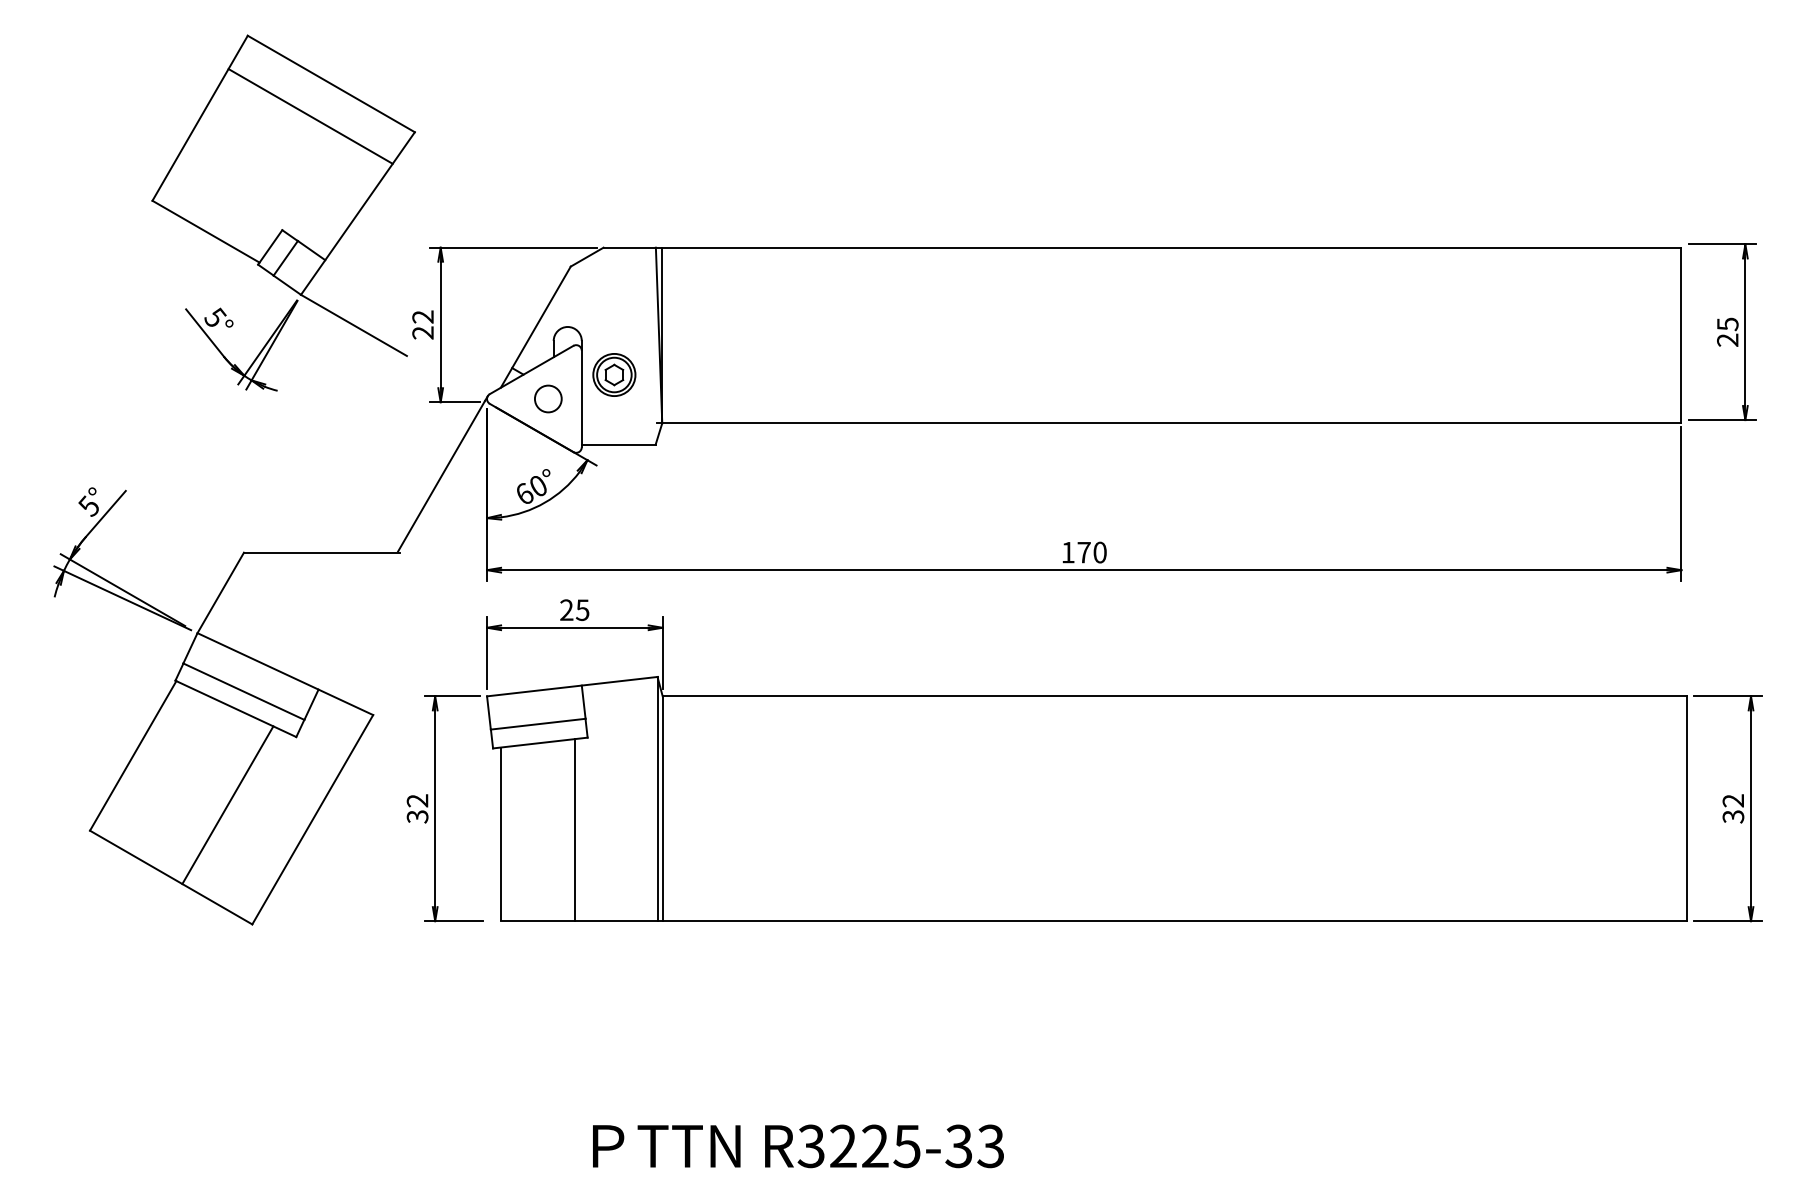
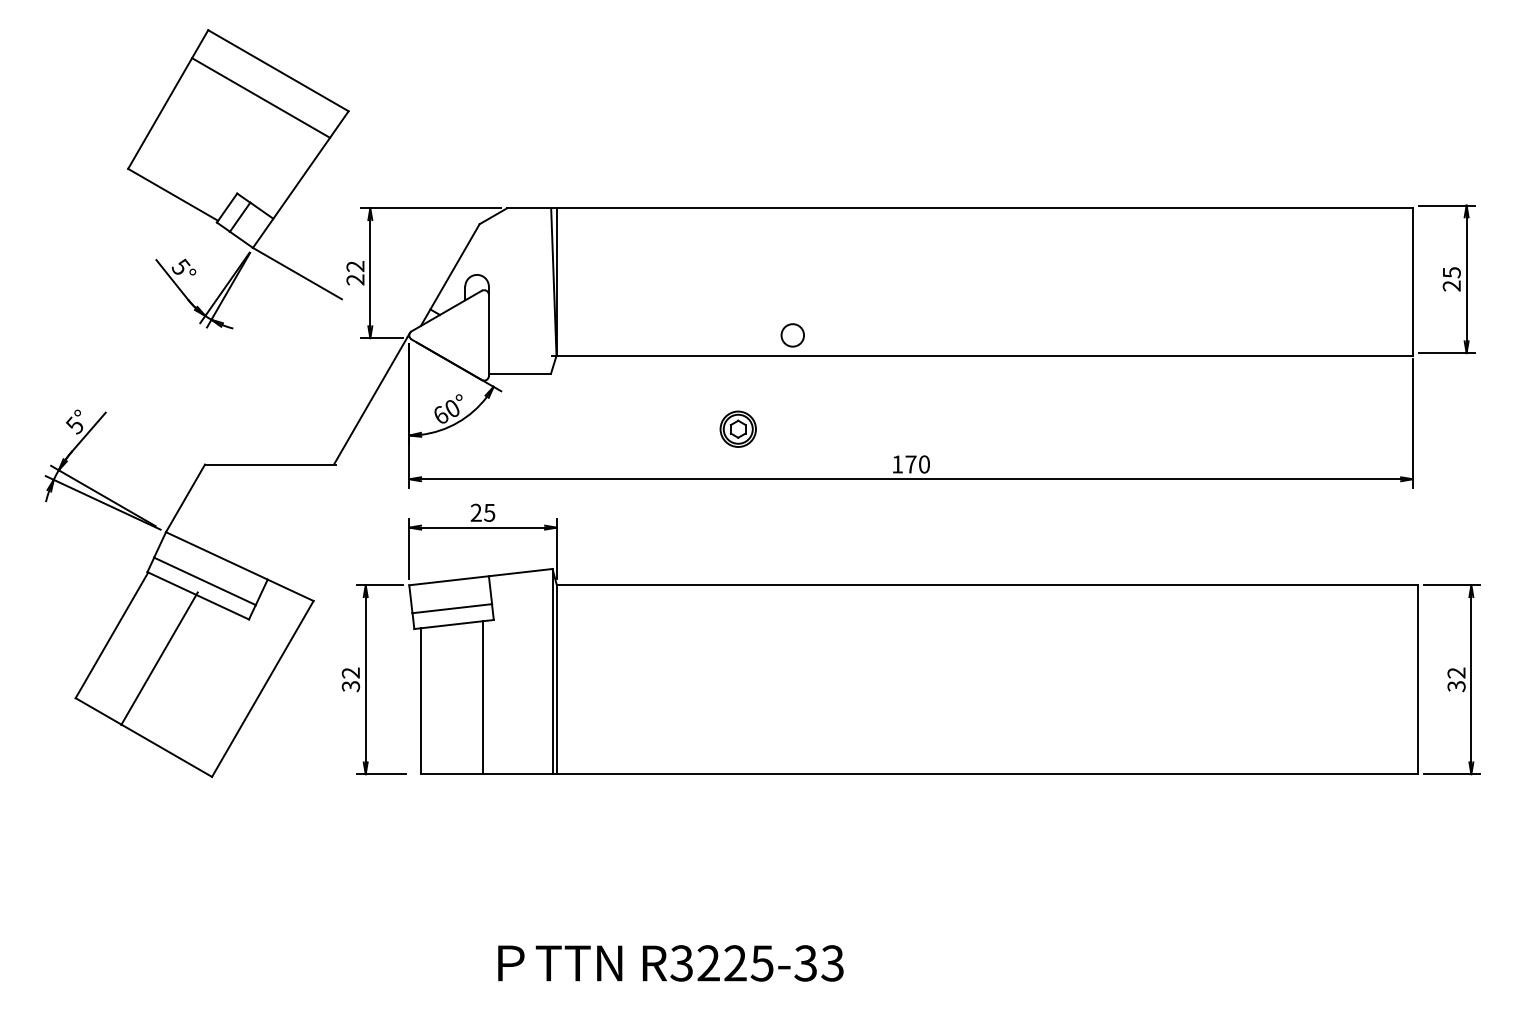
part: (613, 374) -> (737, 428), moved
circle: (547, 399) -> (792, 335), moved
line: (227, 804) -> (159, 658), moved

